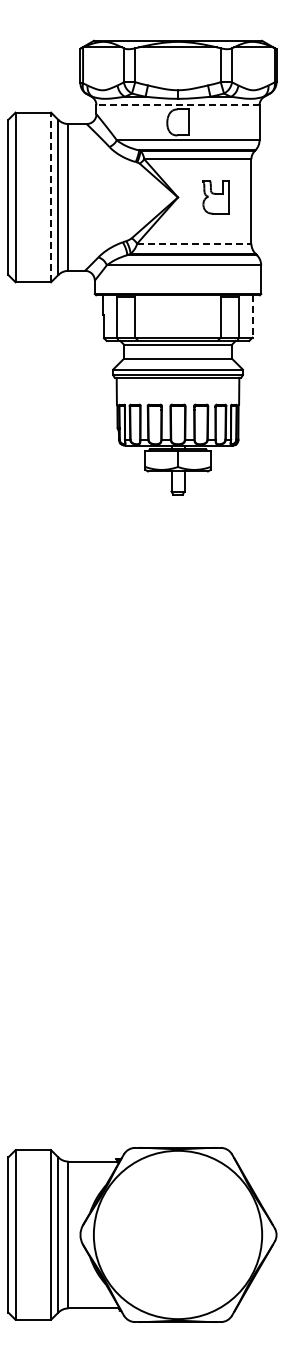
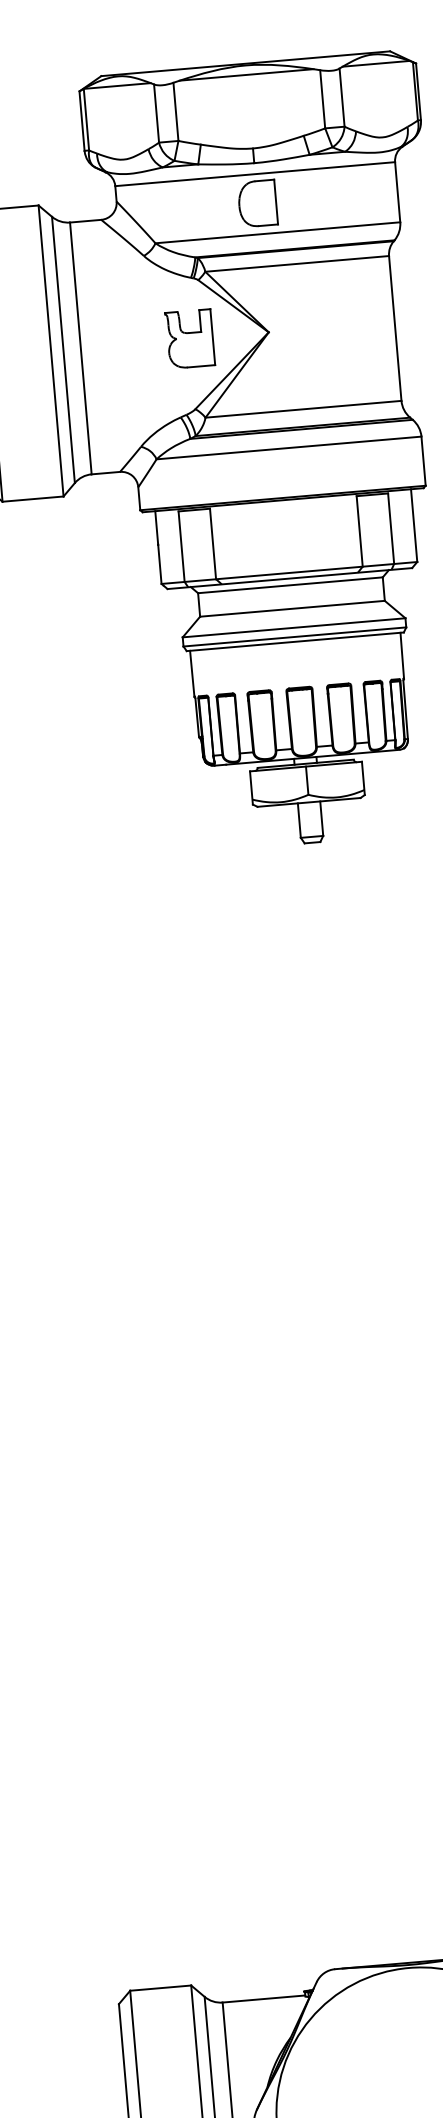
line: (178, 105) -> (256, 174), dashed -> solid
line: (51, 197) -> (51, 351), dashed -> solid
part: (215, 197) -> (188, 339), moved
line: (194, 243) -> (303, 408), dashed -> solid
line: (252, 317) -> (414, 527), dashed -> solid

